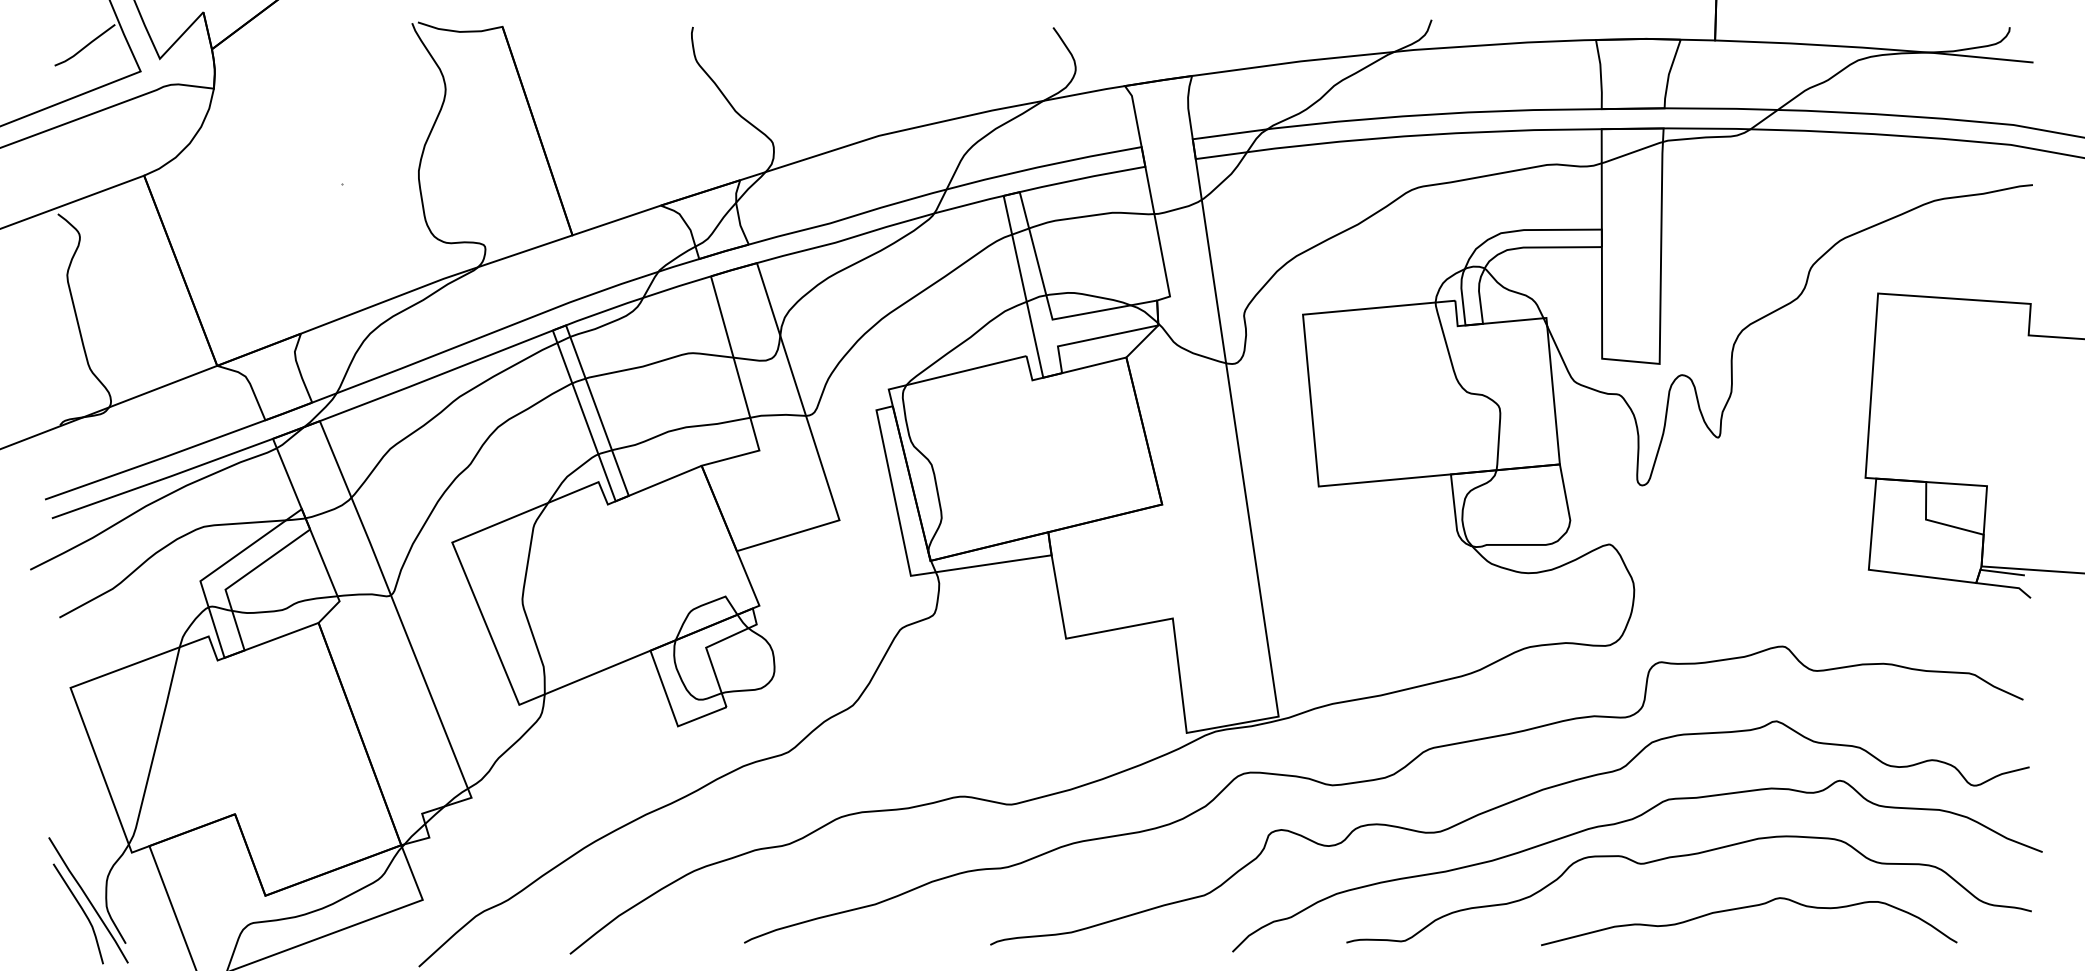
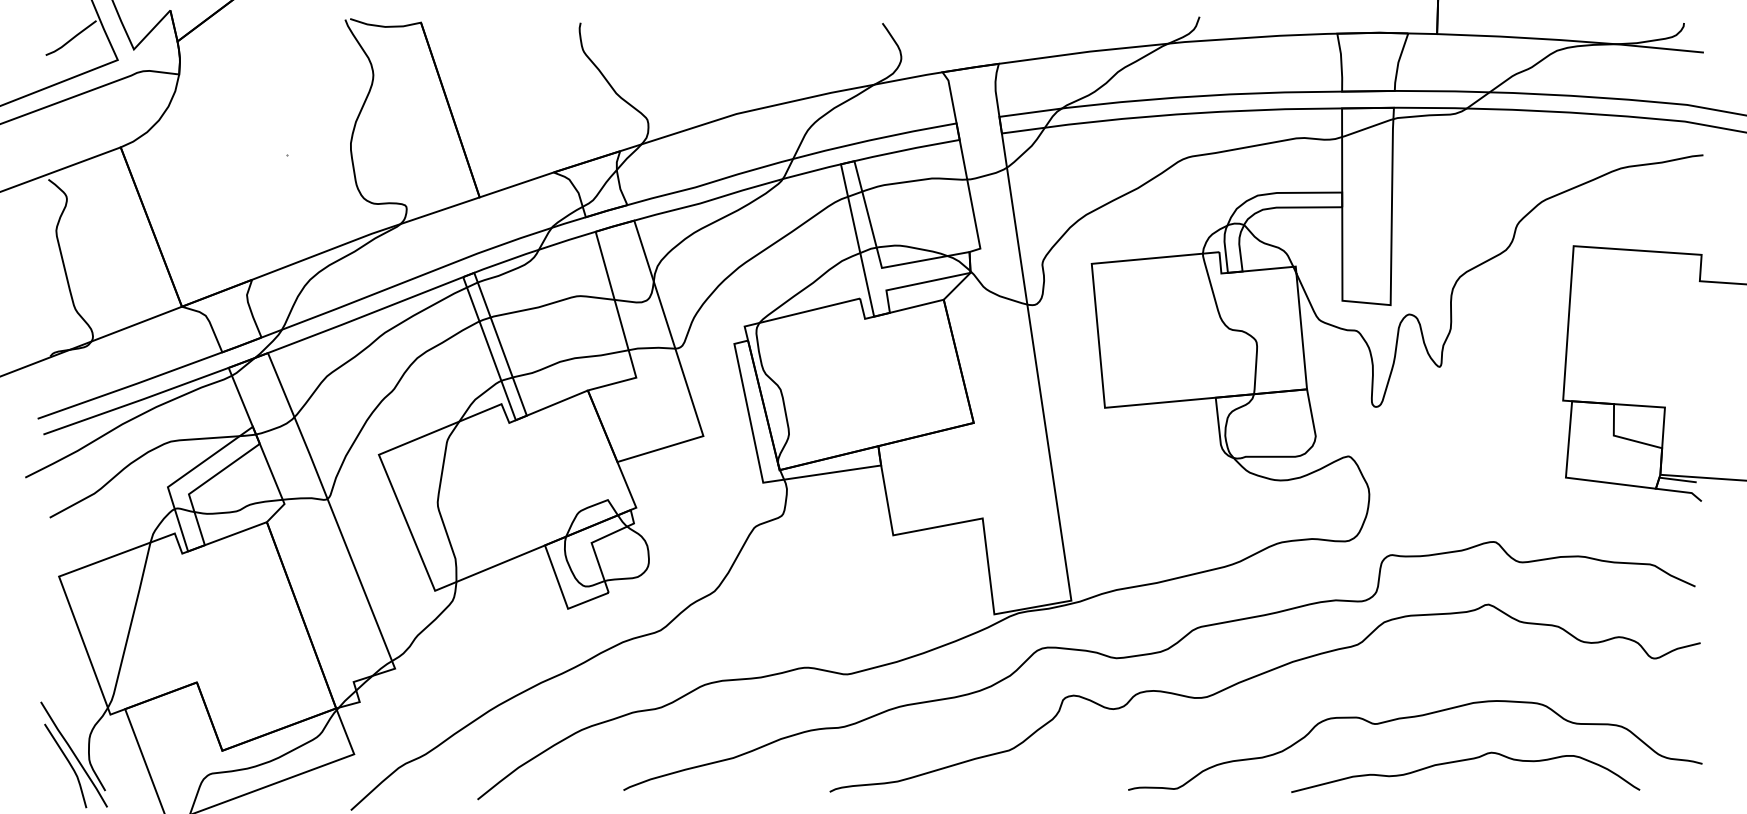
curve: (1621, 823) -> (1358, 690), removed

